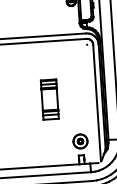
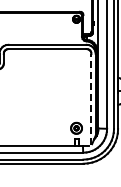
part: (49, 99) -> (54, 94), removed
line: (97, 101) -> (91, 98), solid -> dashed

